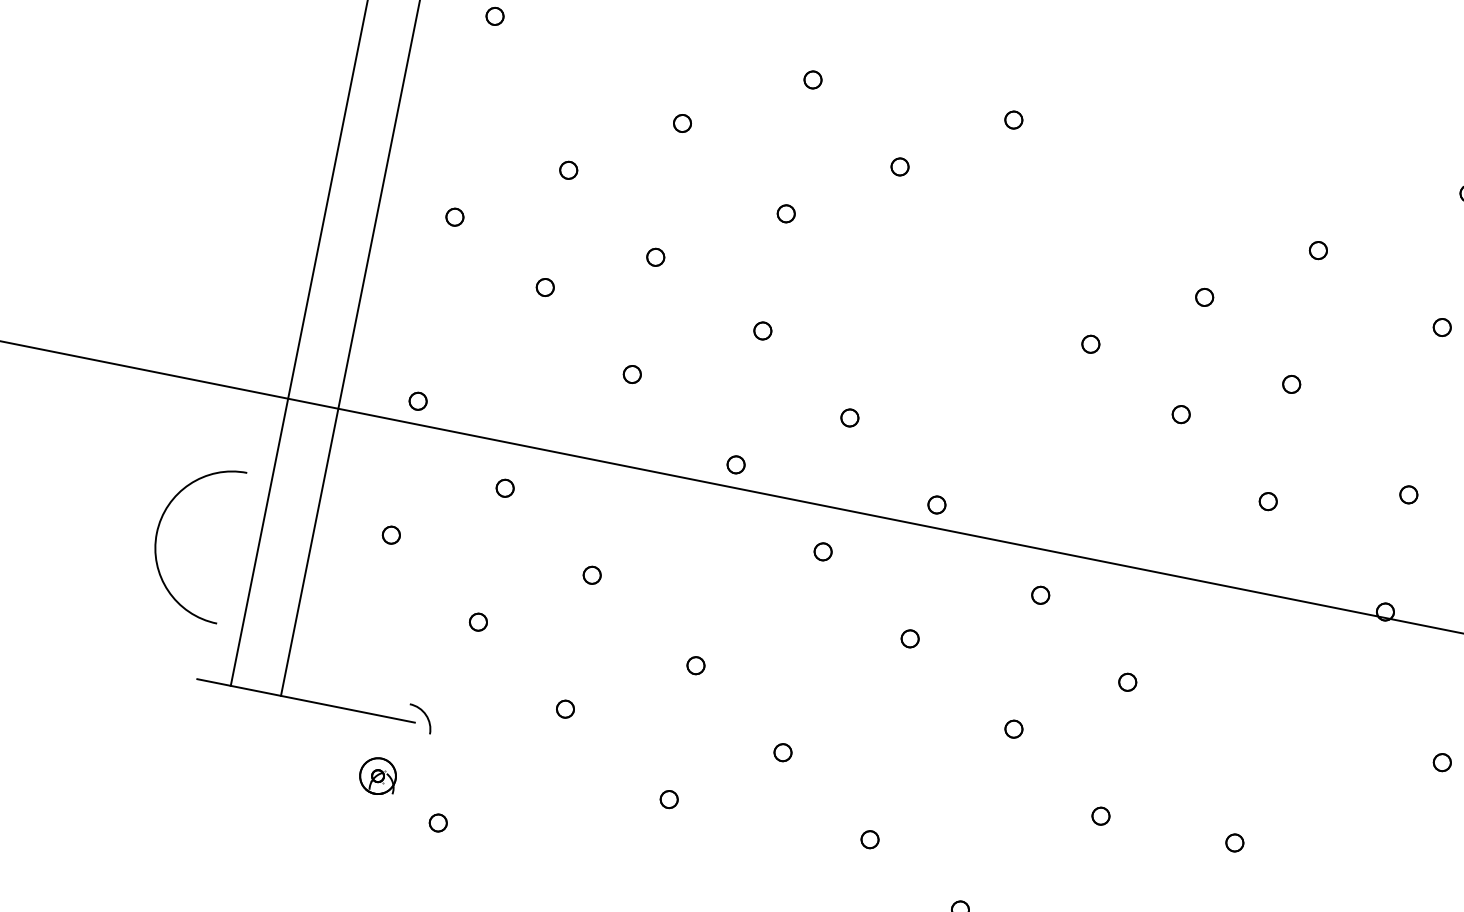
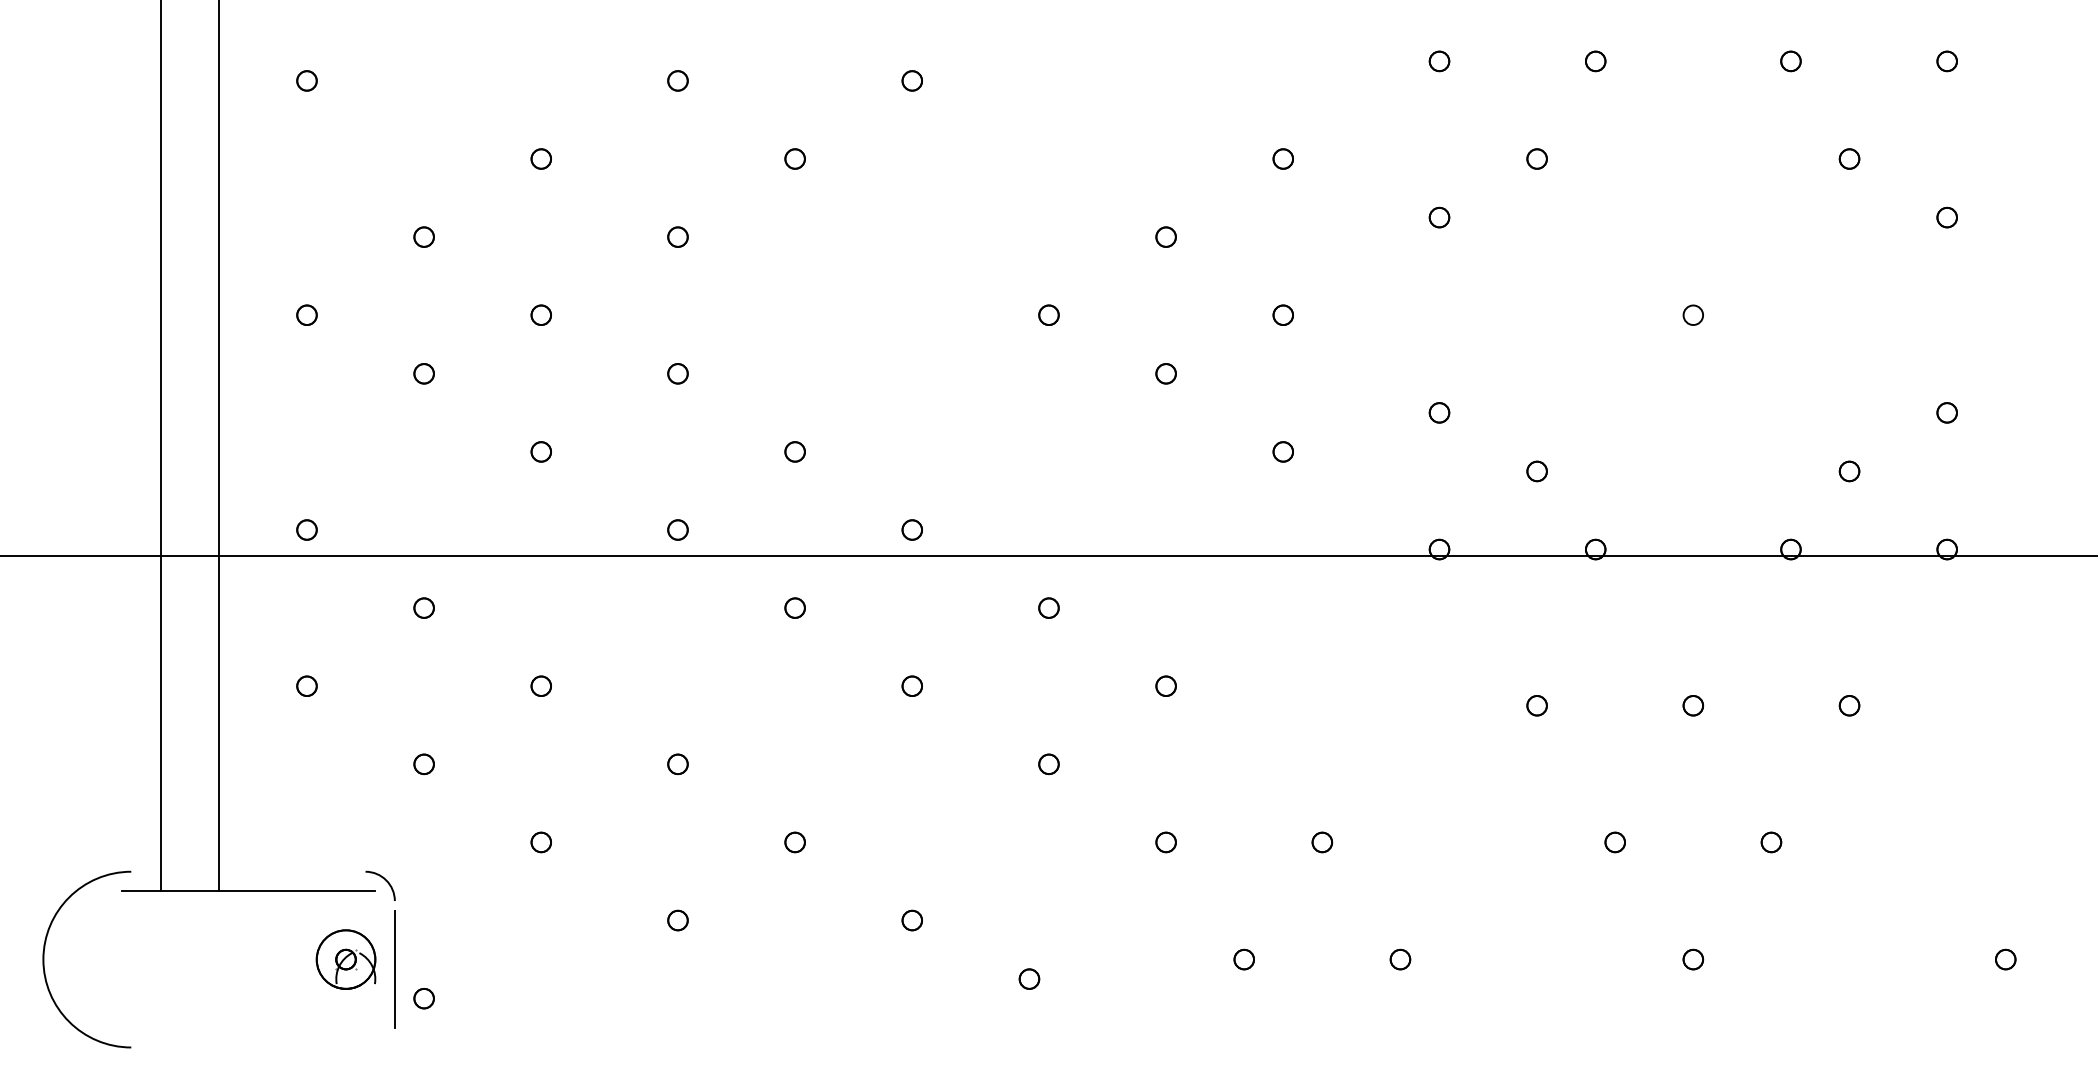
curve: (157, 533) -> (44, 959), moved
part: (377, 776) -> (345, 959), size x1.43
line: (418, 792) -> (394, 968), added

